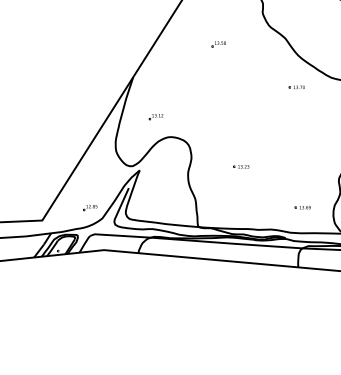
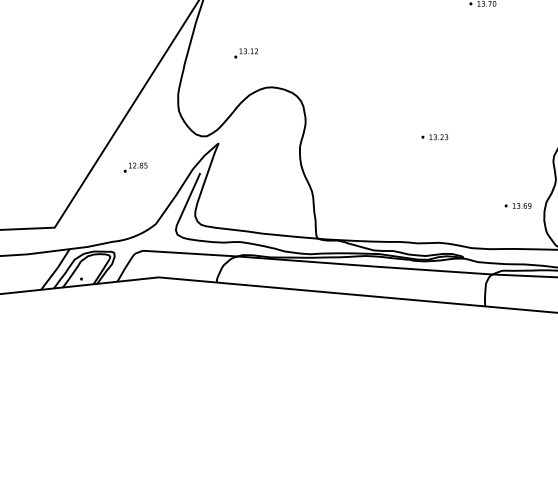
part: (241, 166) -> (435, 136), moved
part: (302, 207) -> (517, 205), moved
part: (90, 208) -> (135, 168), moved

